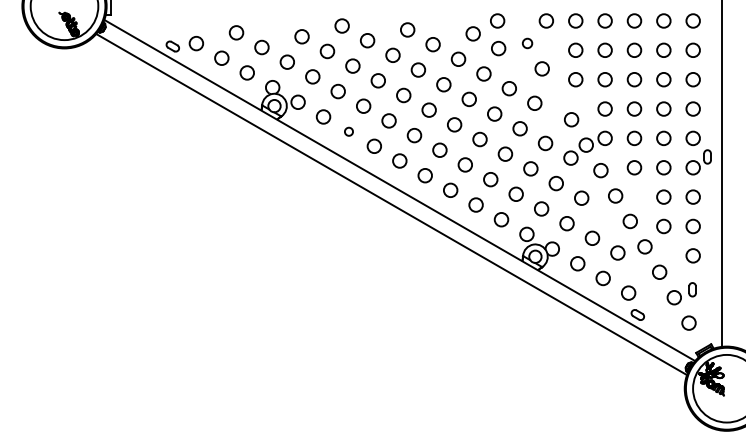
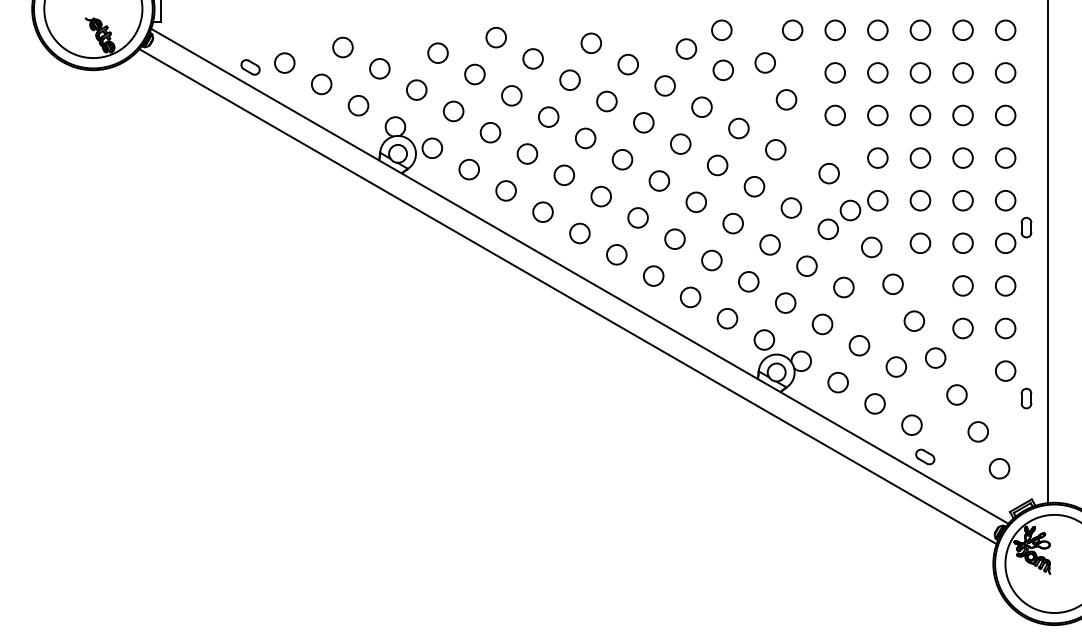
circle: (527, 43) -> (765, 62), size x1.43
circle: (348, 131) -> (505, 190), size x1.67
part: (692, 289) -> (1026, 398), moved

